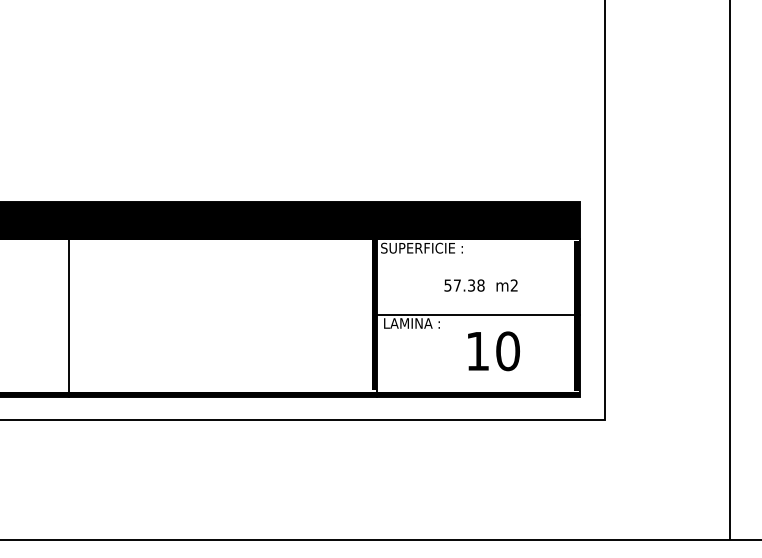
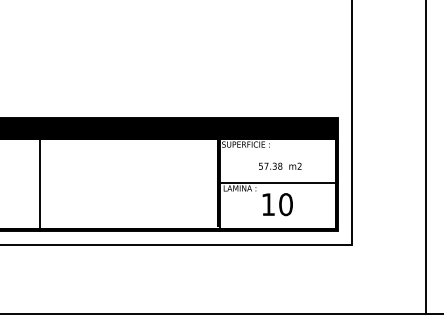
text: (493, 351) -> (277, 204), moved

